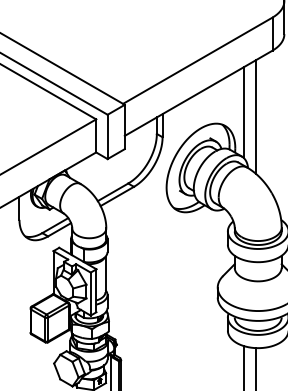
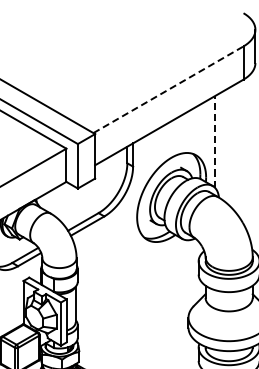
line: (198, 60) -> (169, 89), solid -> dashed
line: (243, 112) -> (214, 141), solid -> dashed
line: (255, 116) -> (226, 145), removed

